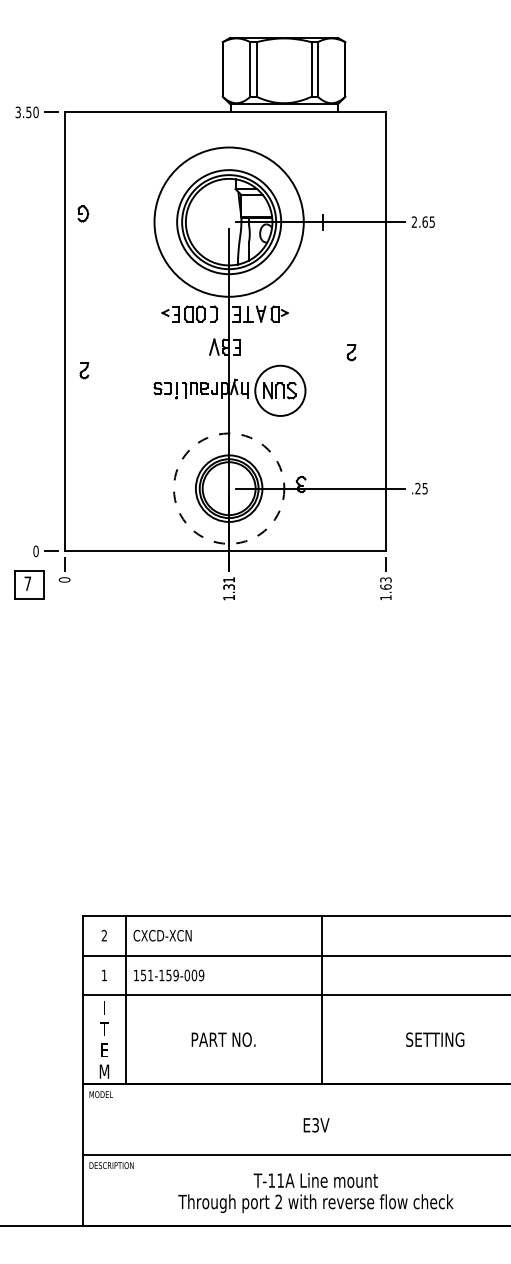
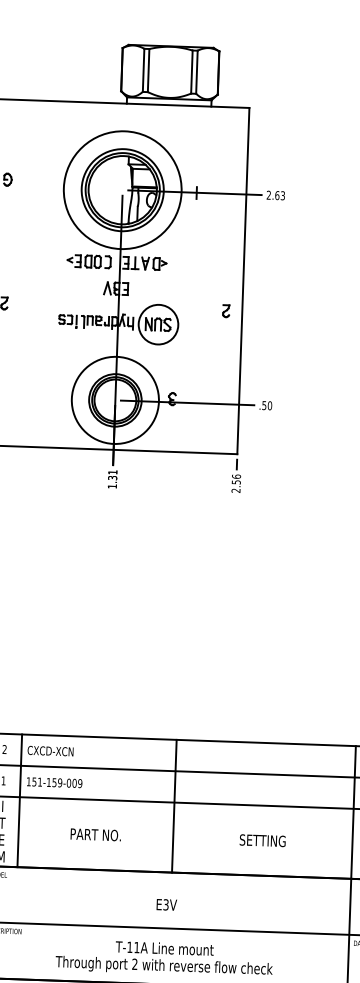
text: (431, 221) -> (282, 195), 2.65 -> 2.63
part: (351, 352) -> (226, 310), moved
circle: (228, 488) -> (114, 400), dashed -> solid
text: (421, 488) -> (267, 405), .25 -> .50
text: (385, 588) -> (235, 483), 1.63 -> 2.56

